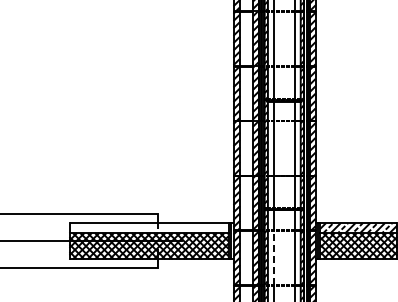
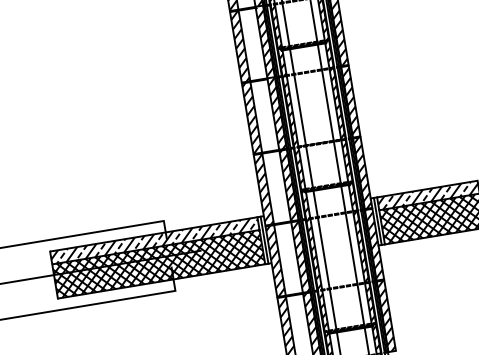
hatch: (148, 228) -> (154, 241), added
line: (273, 257) -> (323, 252), dashed -> solid

